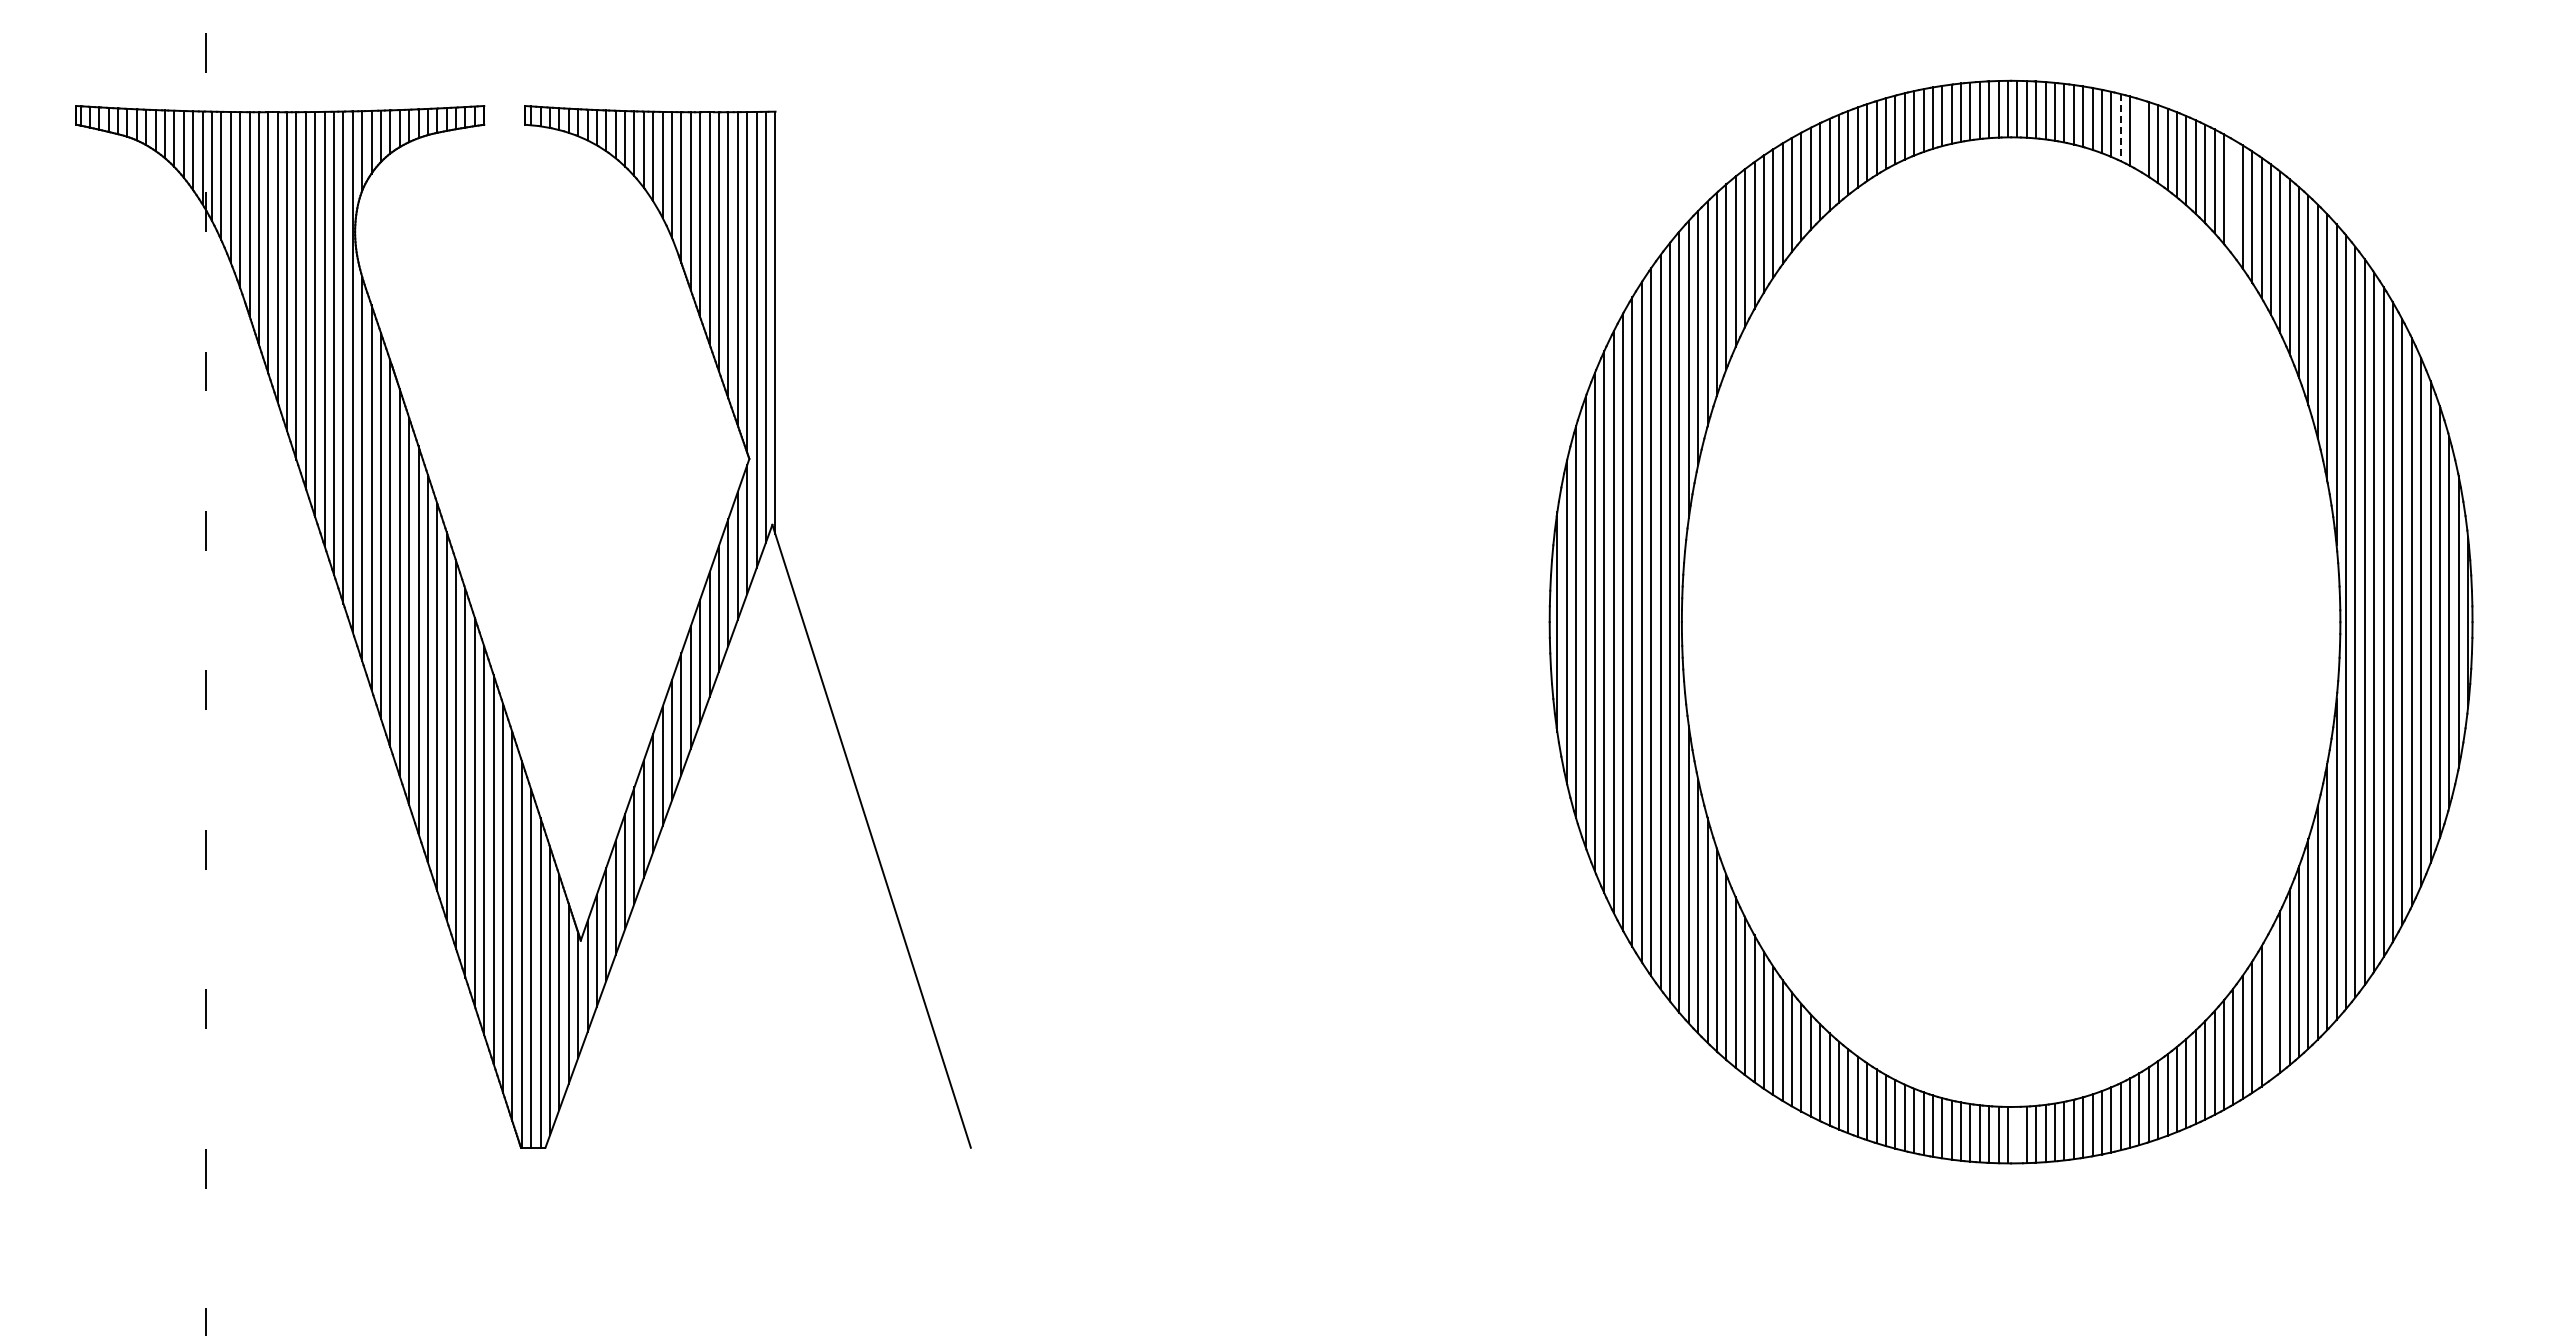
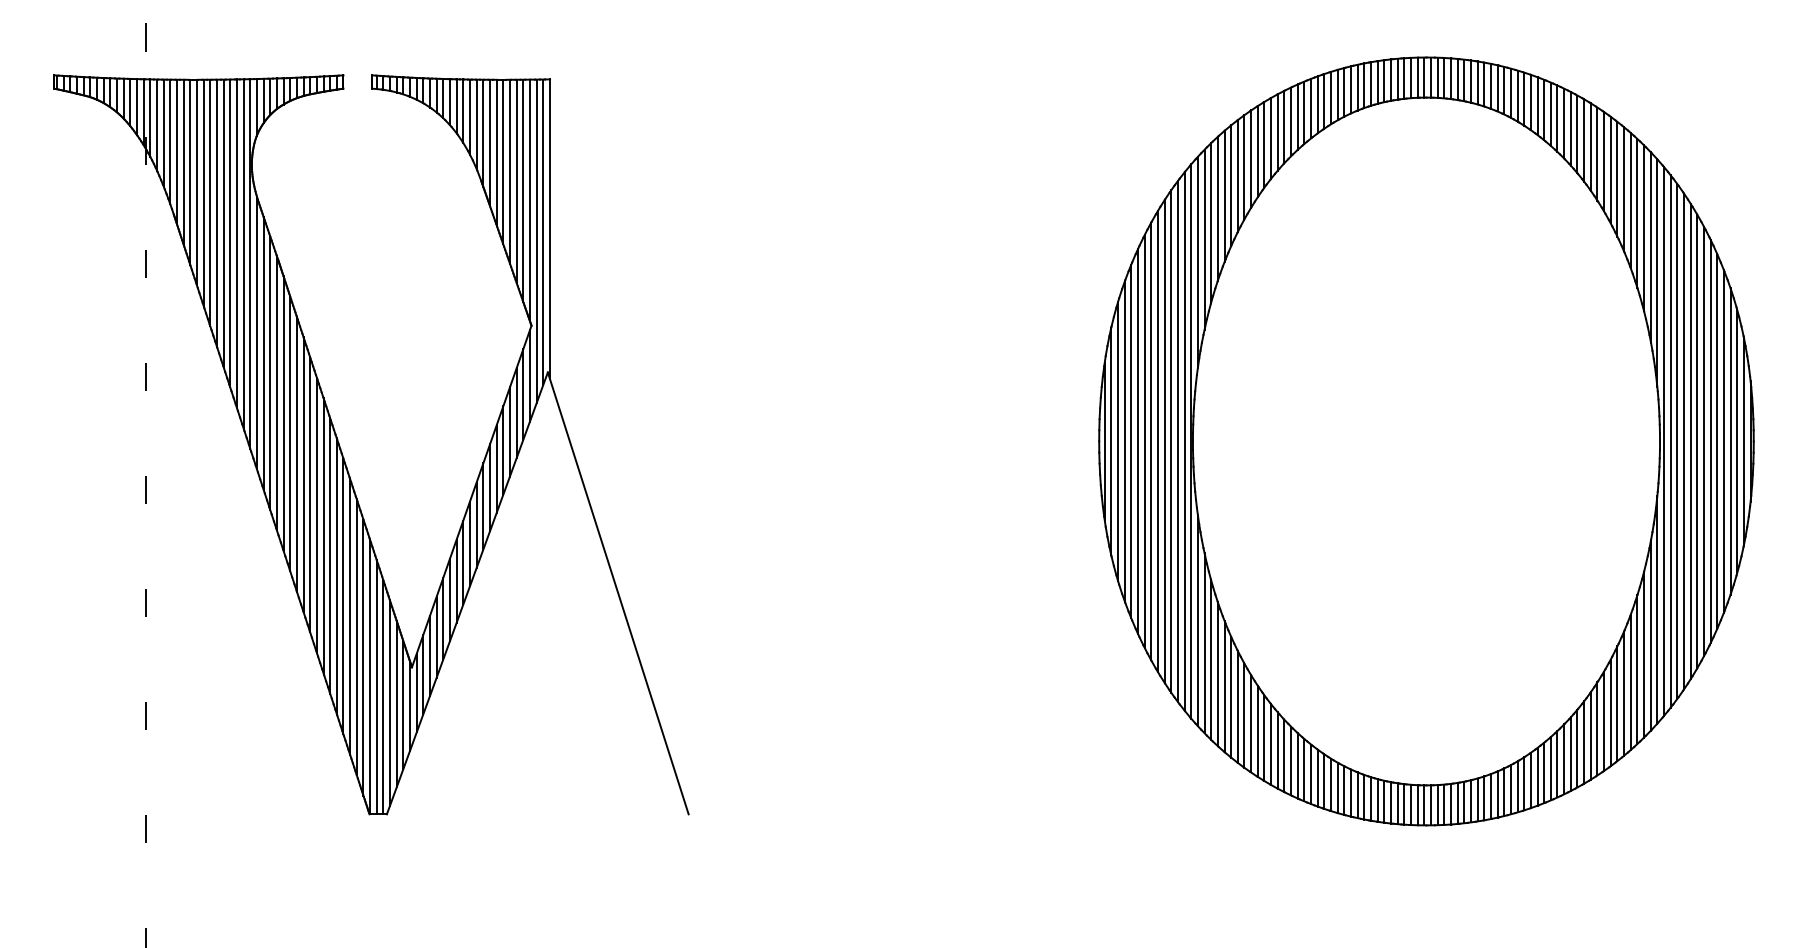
line: (2120, 127) -> (1504, 90), dashed -> solid
line: (2139, 135) -> (1517, 96), added
line: (2233, 197) -> (1584, 140), added
line: (2270, 1004) -> (1610, 712), added
line: (2017, 1134) -> (1431, 804), added

